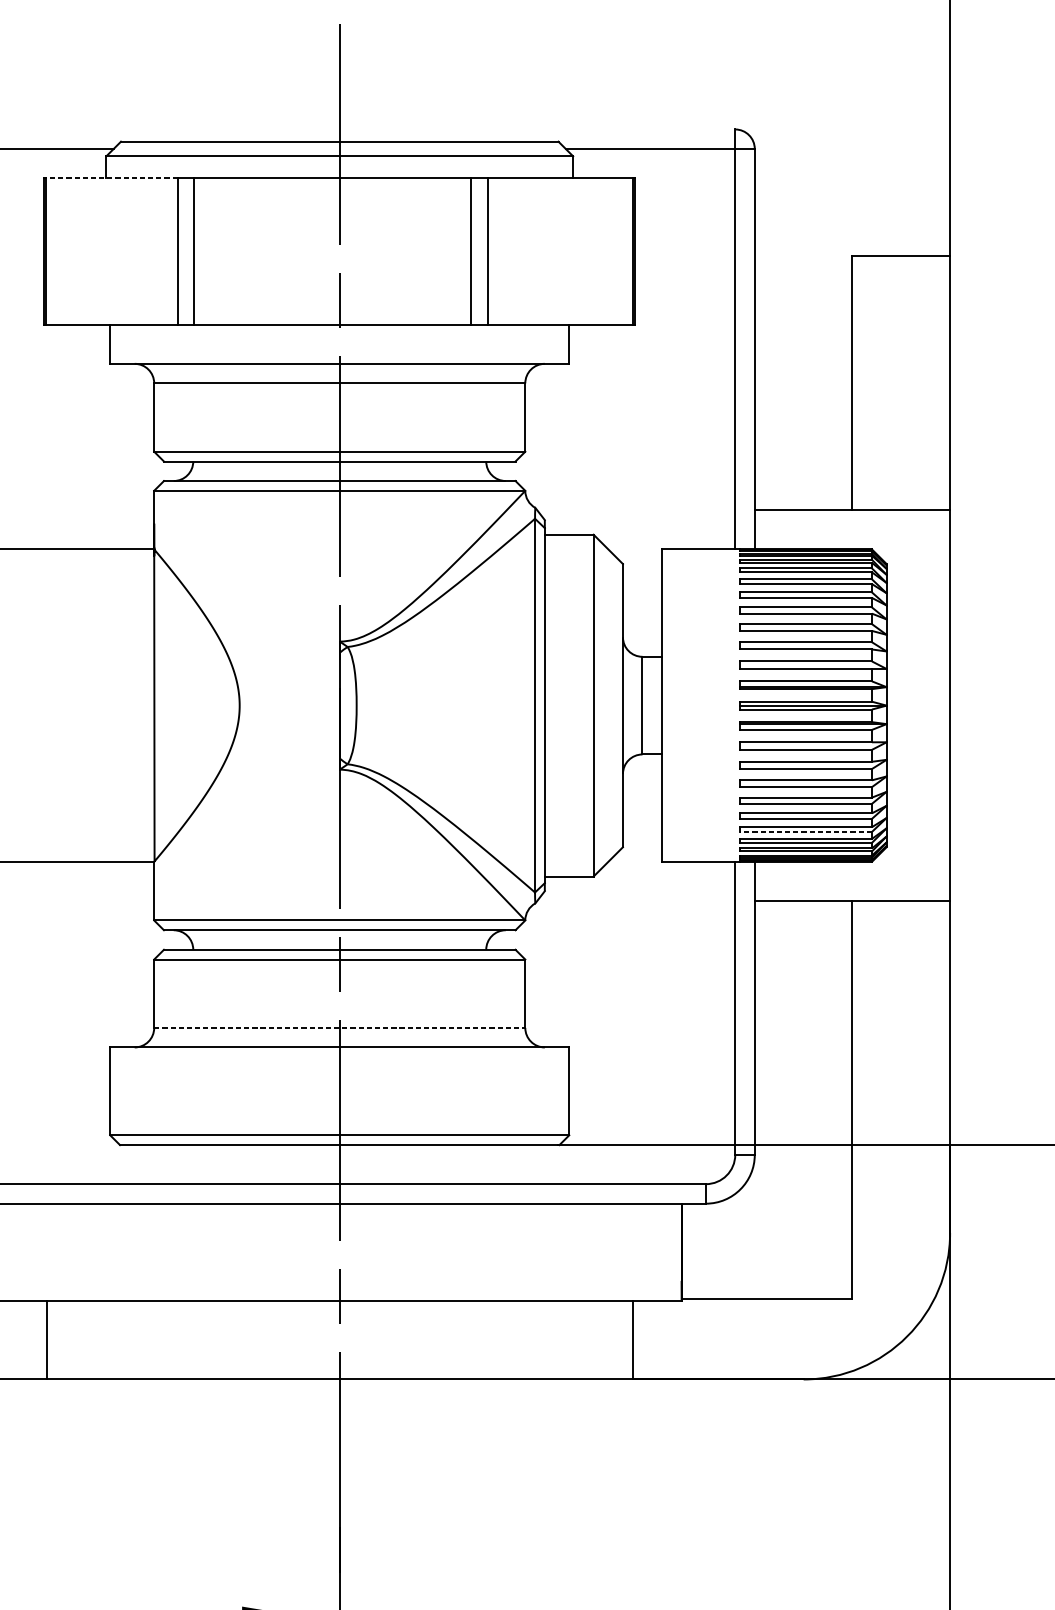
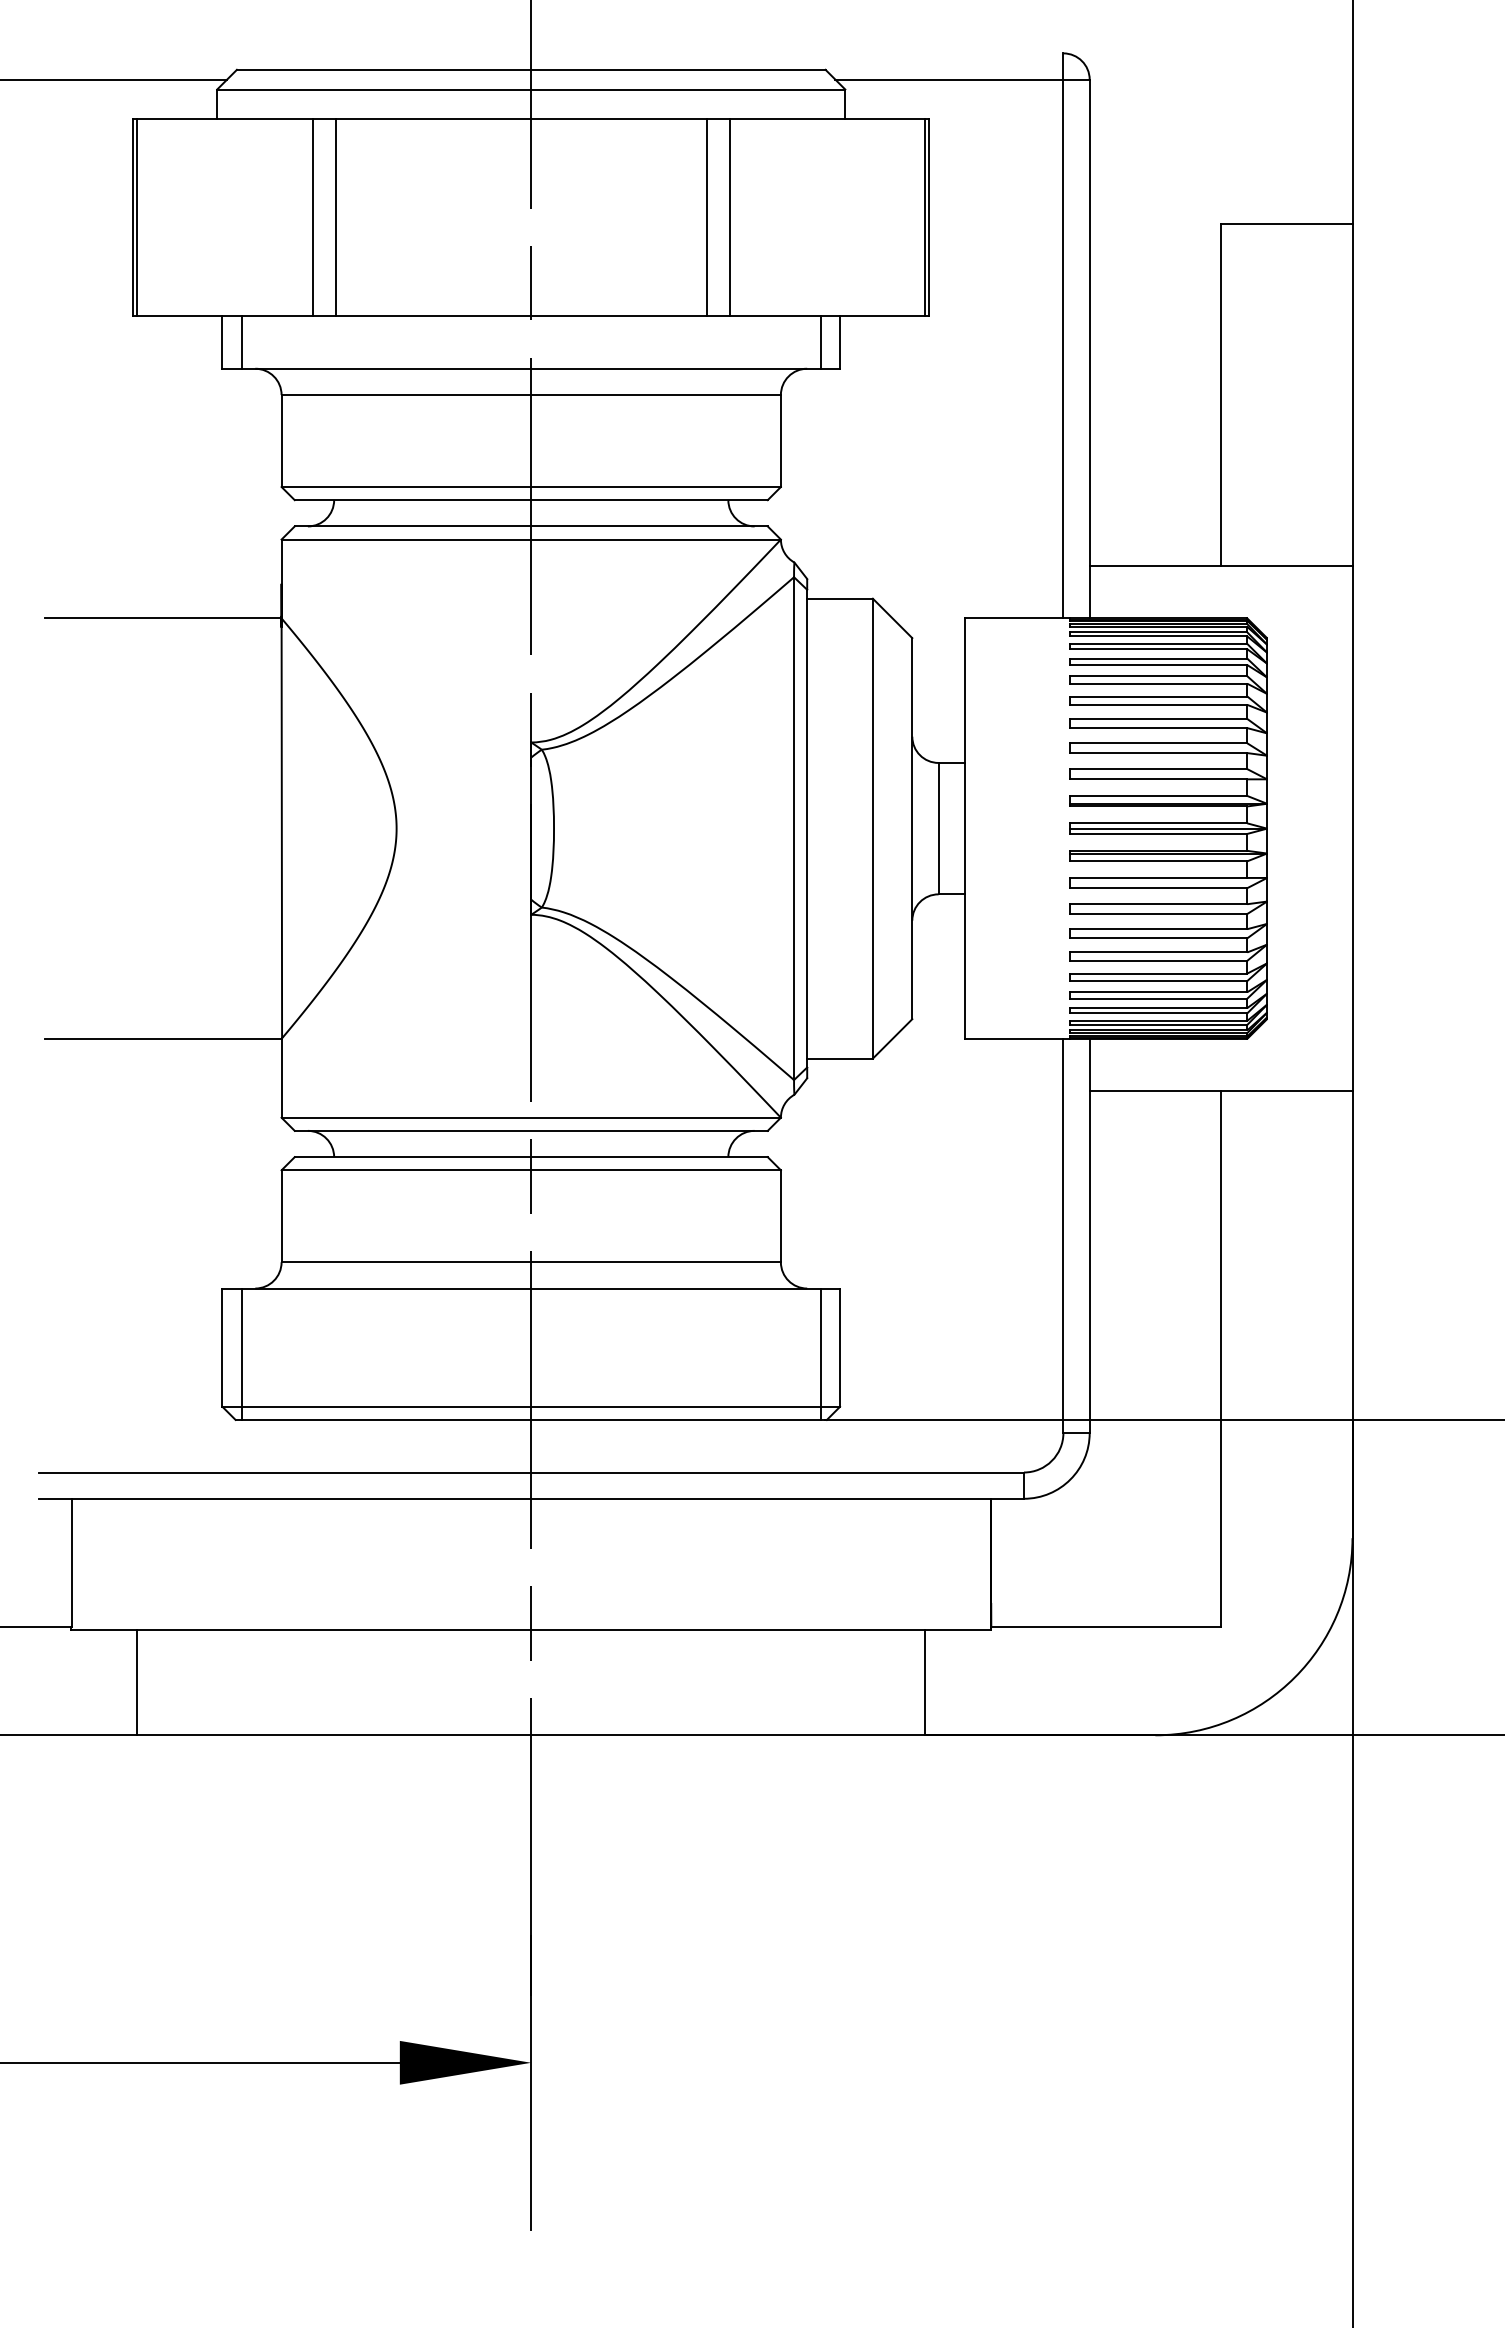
line: (111, 178) -> (224, 119), dashed -> solid
line: (124, 344) -> (241, 342), added
line: (554, 344) -> (820, 342), added
line: (805, 831) -> (1158, 998), dashed -> solid
line: (339, 1028) -> (531, 1262), dashed -> solid
line: (124, 1095) -> (241, 1353), added
line: (554, 1095) -> (820, 1353), added

